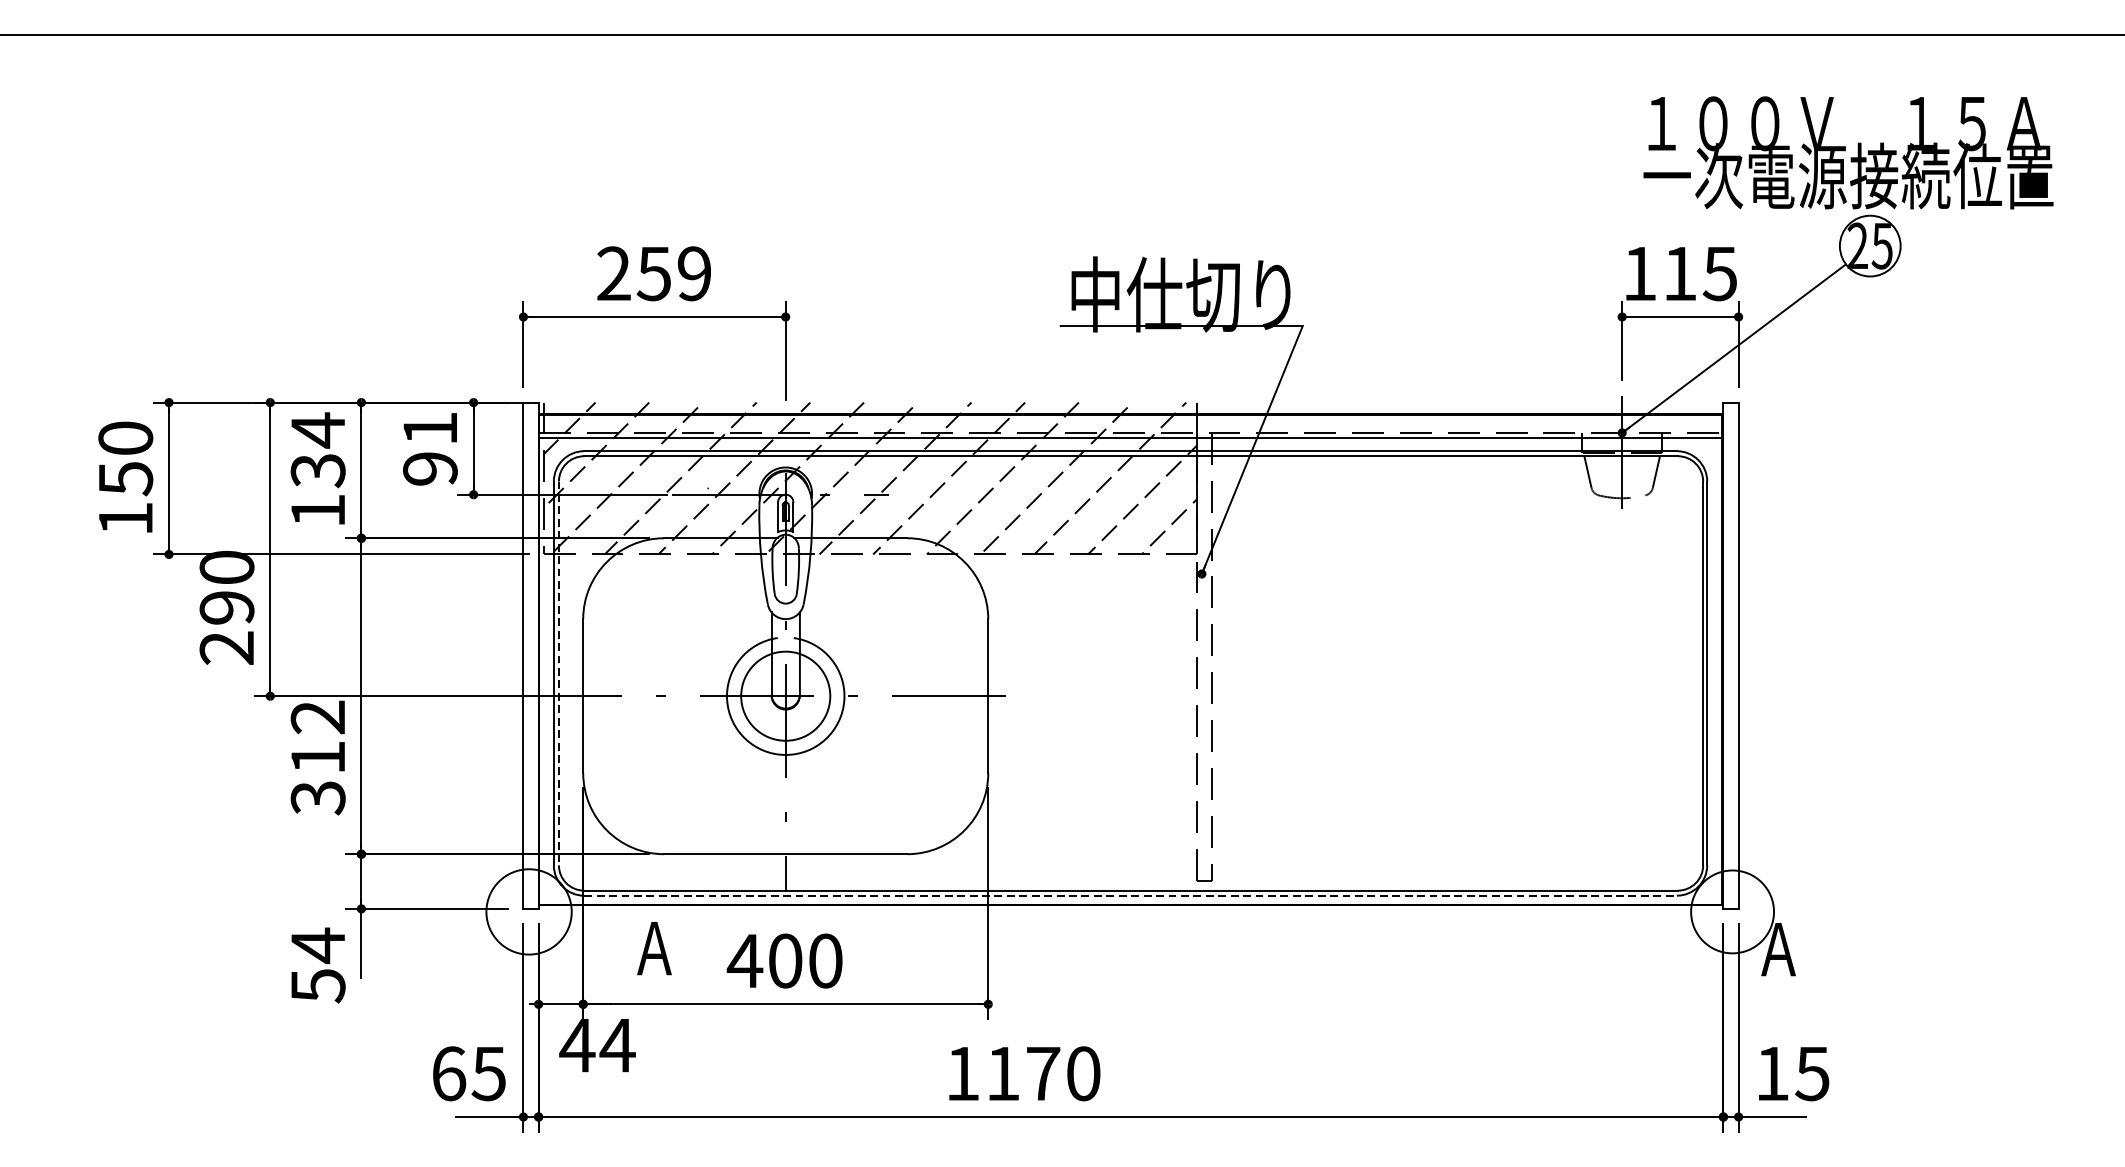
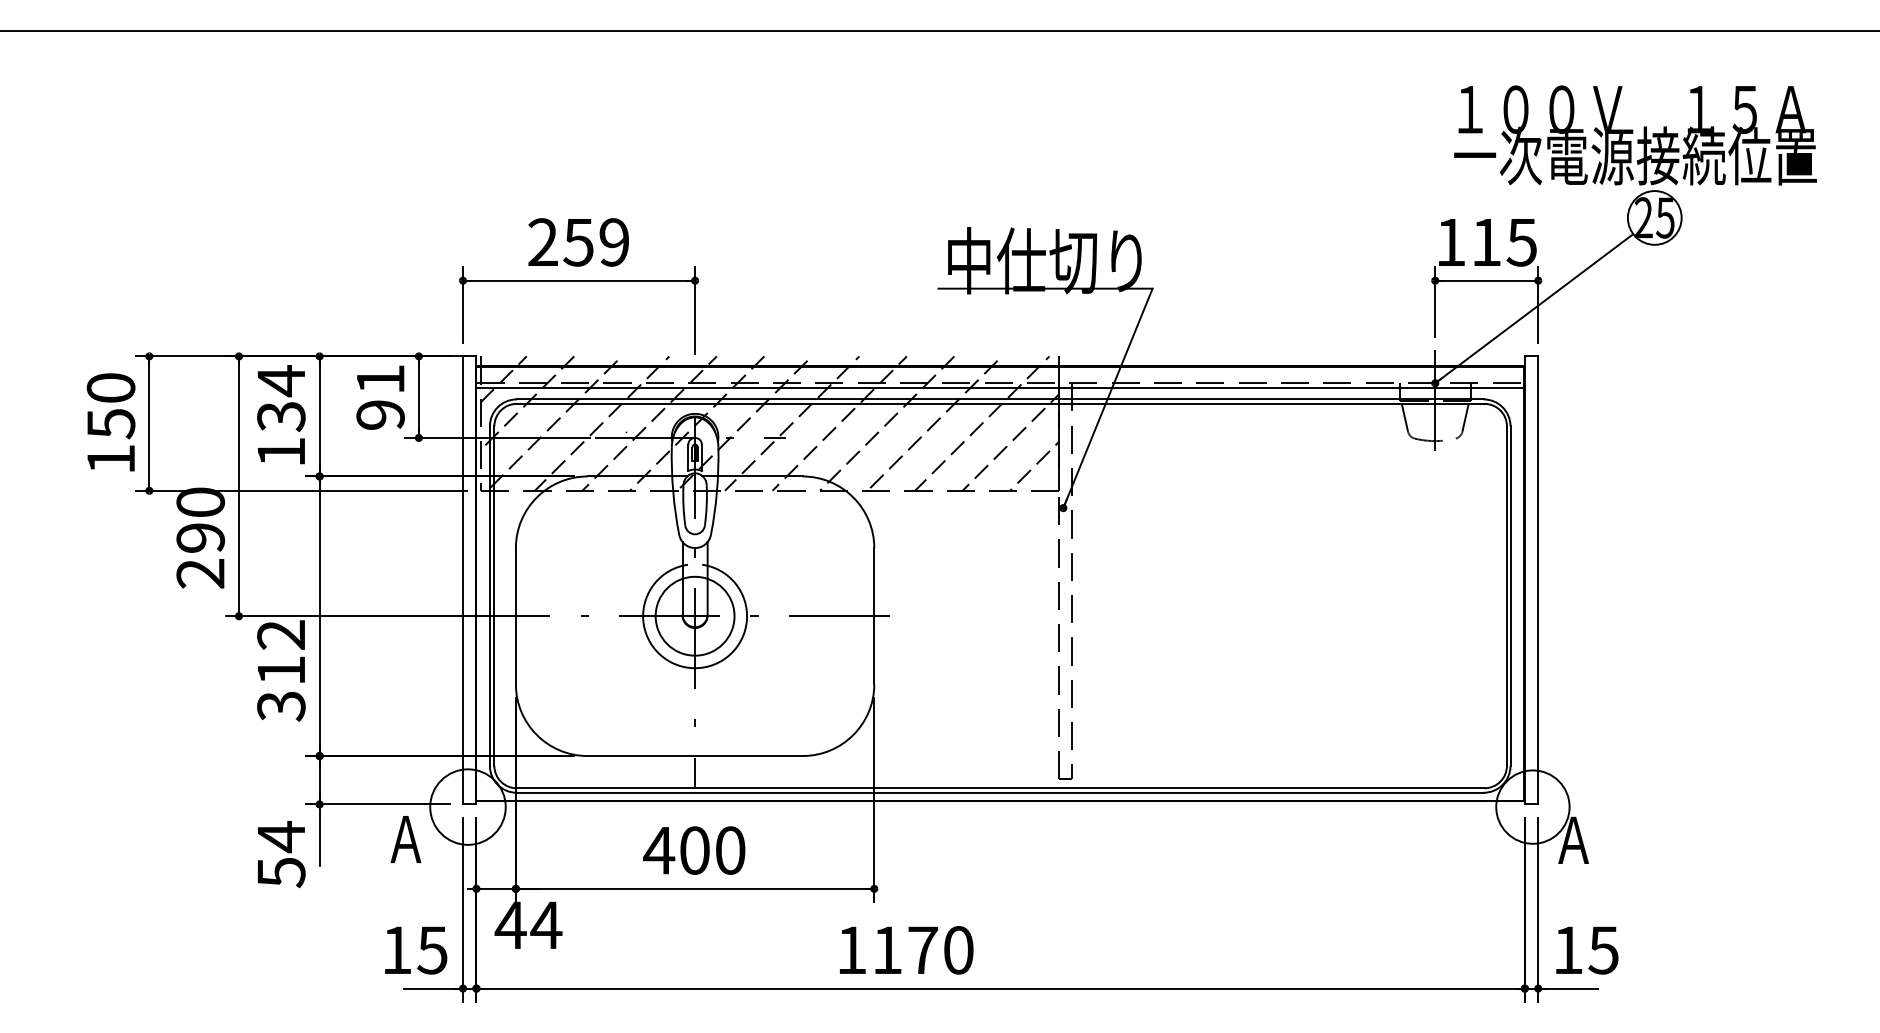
line: (559, 673) -> (494, 596), dashed -> solid
line: (1130, 895) -> (1000, 792), dashed -> solid
text: (653, 948) -> (405, 839), moved
text: (449, 1073) -> (397, 950), 65 -> 15

